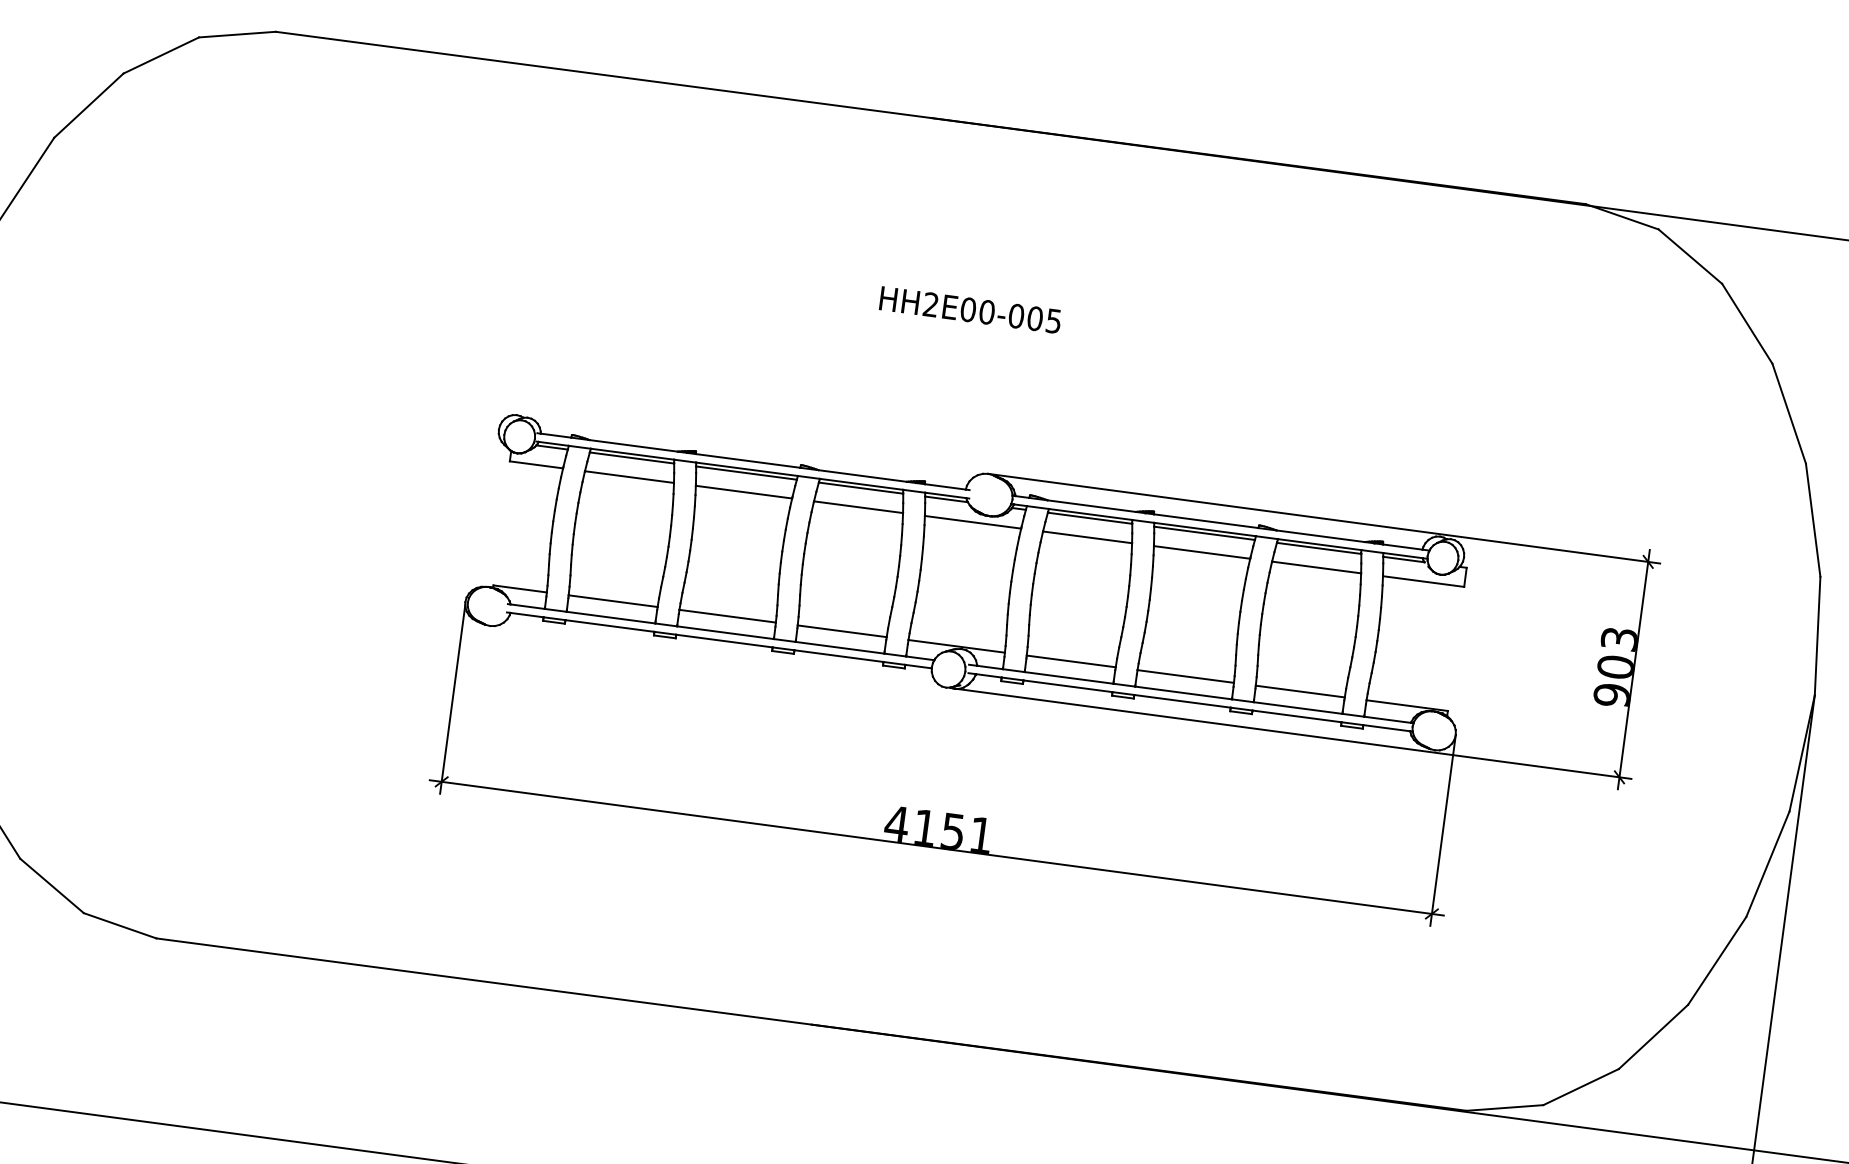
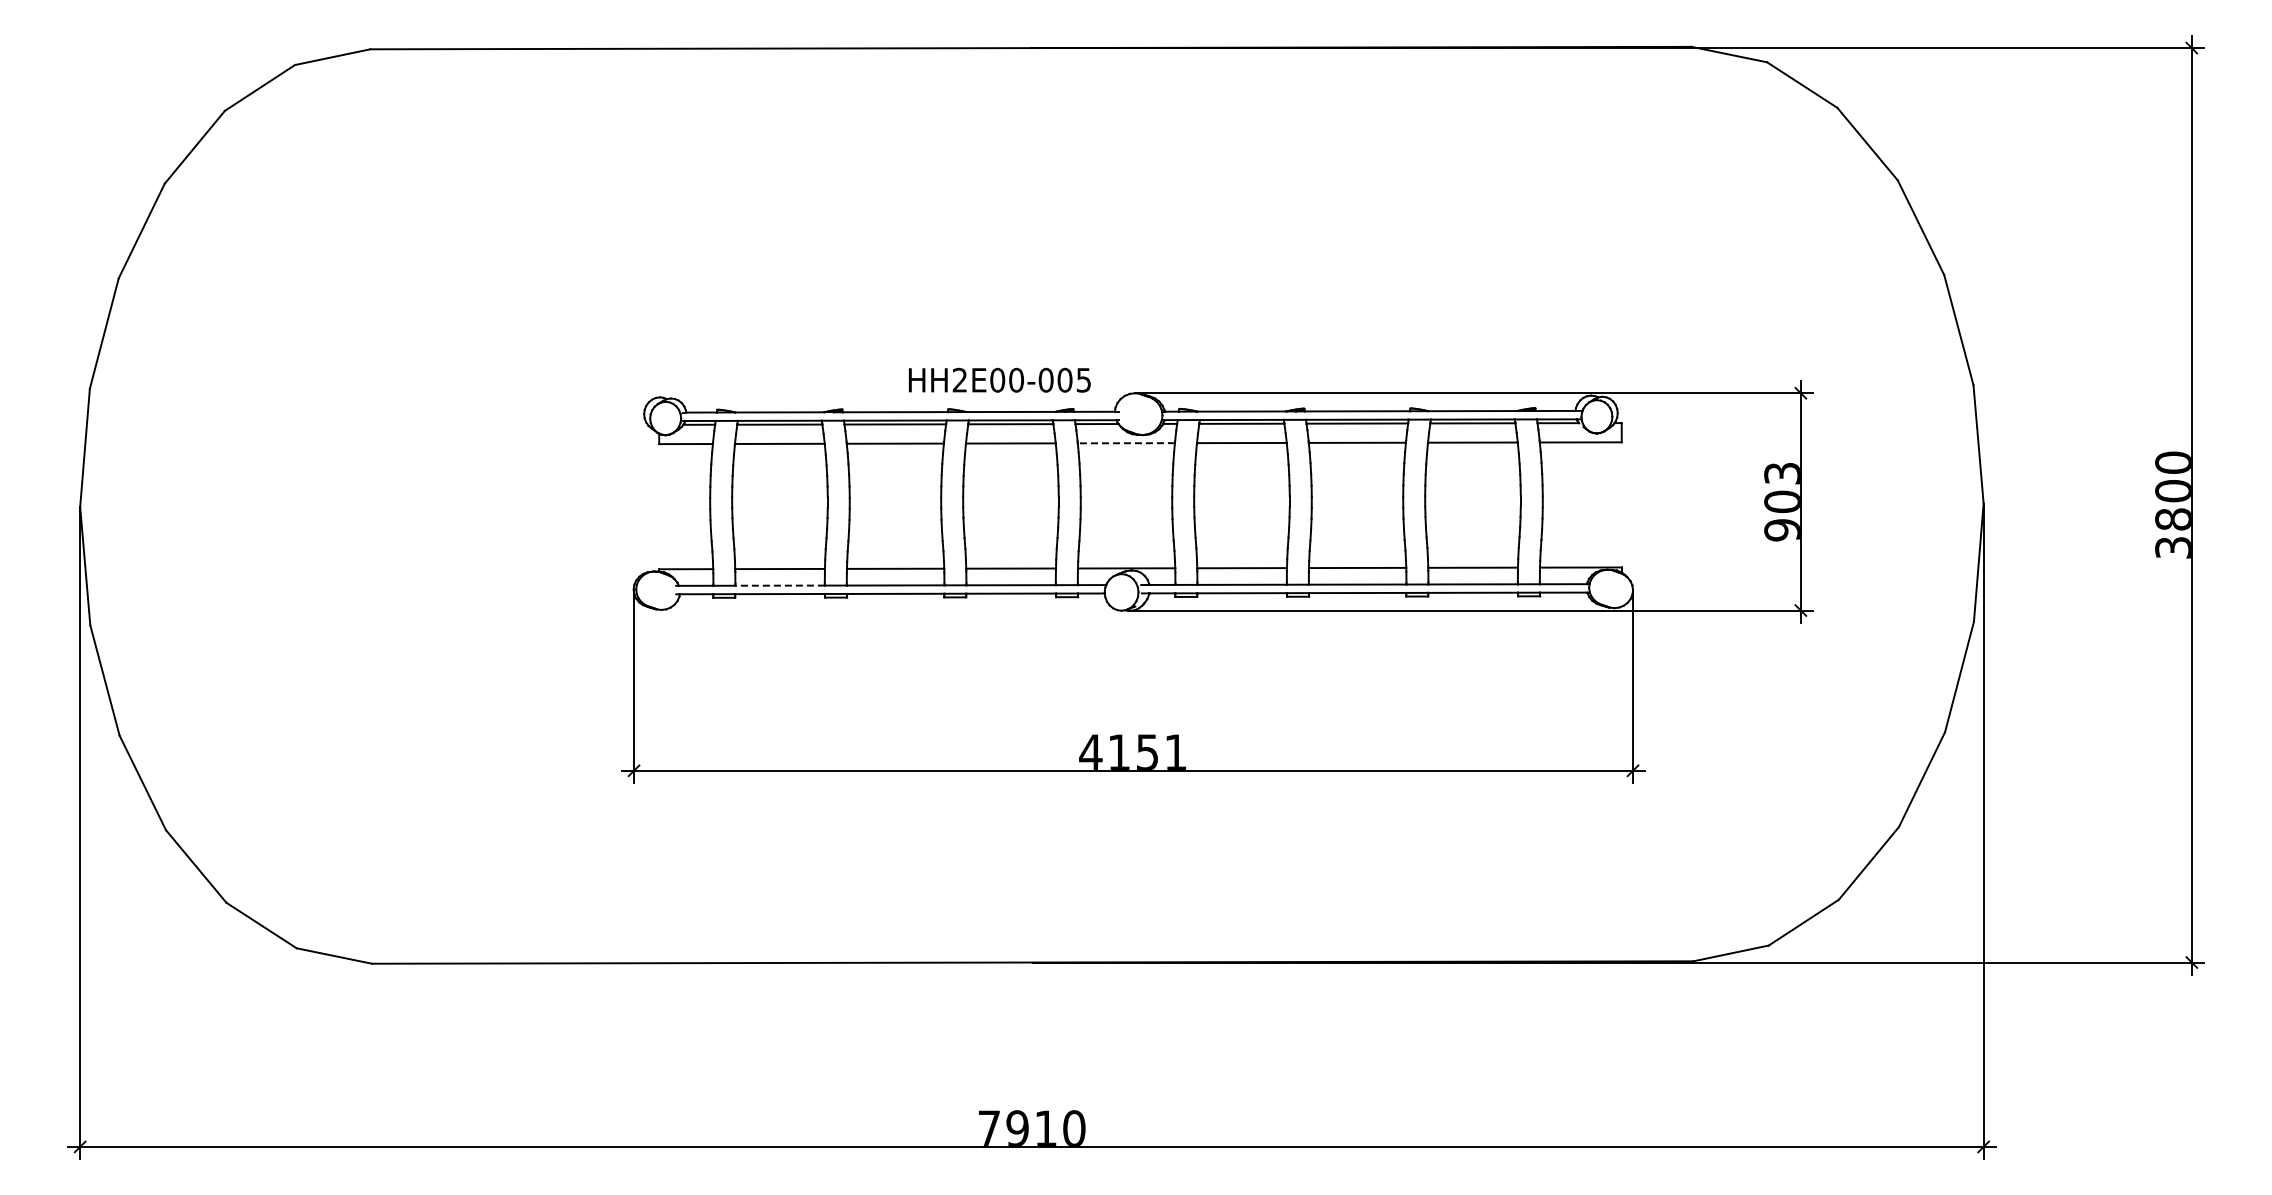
text: (970, 309) -> (999, 379), moved
line: (973, 522) -> (1126, 443), solid -> dashed
line: (611, 617) -> (780, 585), solid -> dashed

